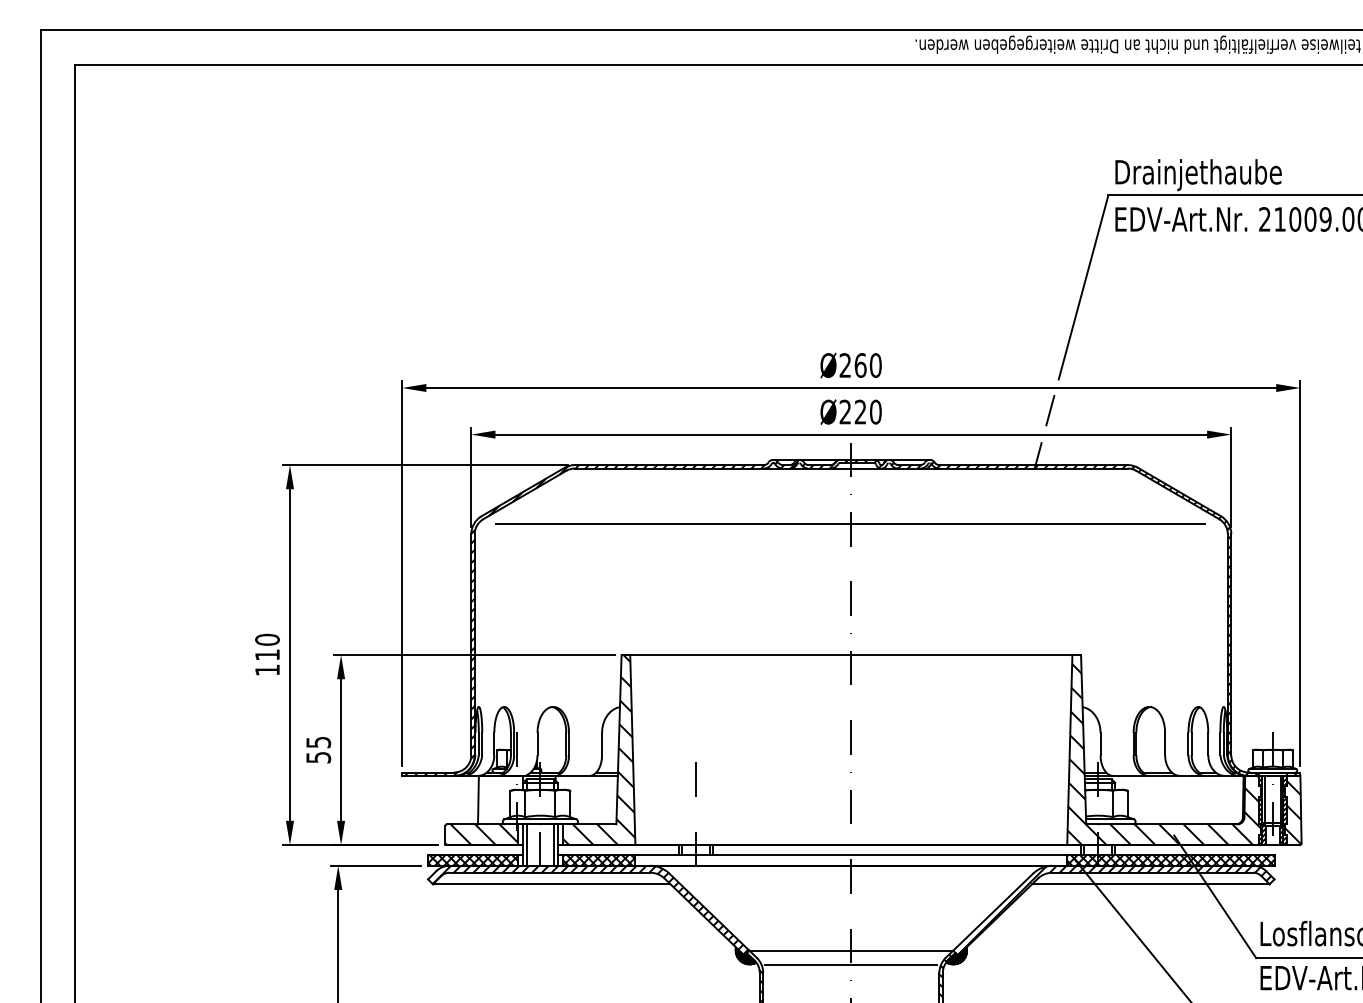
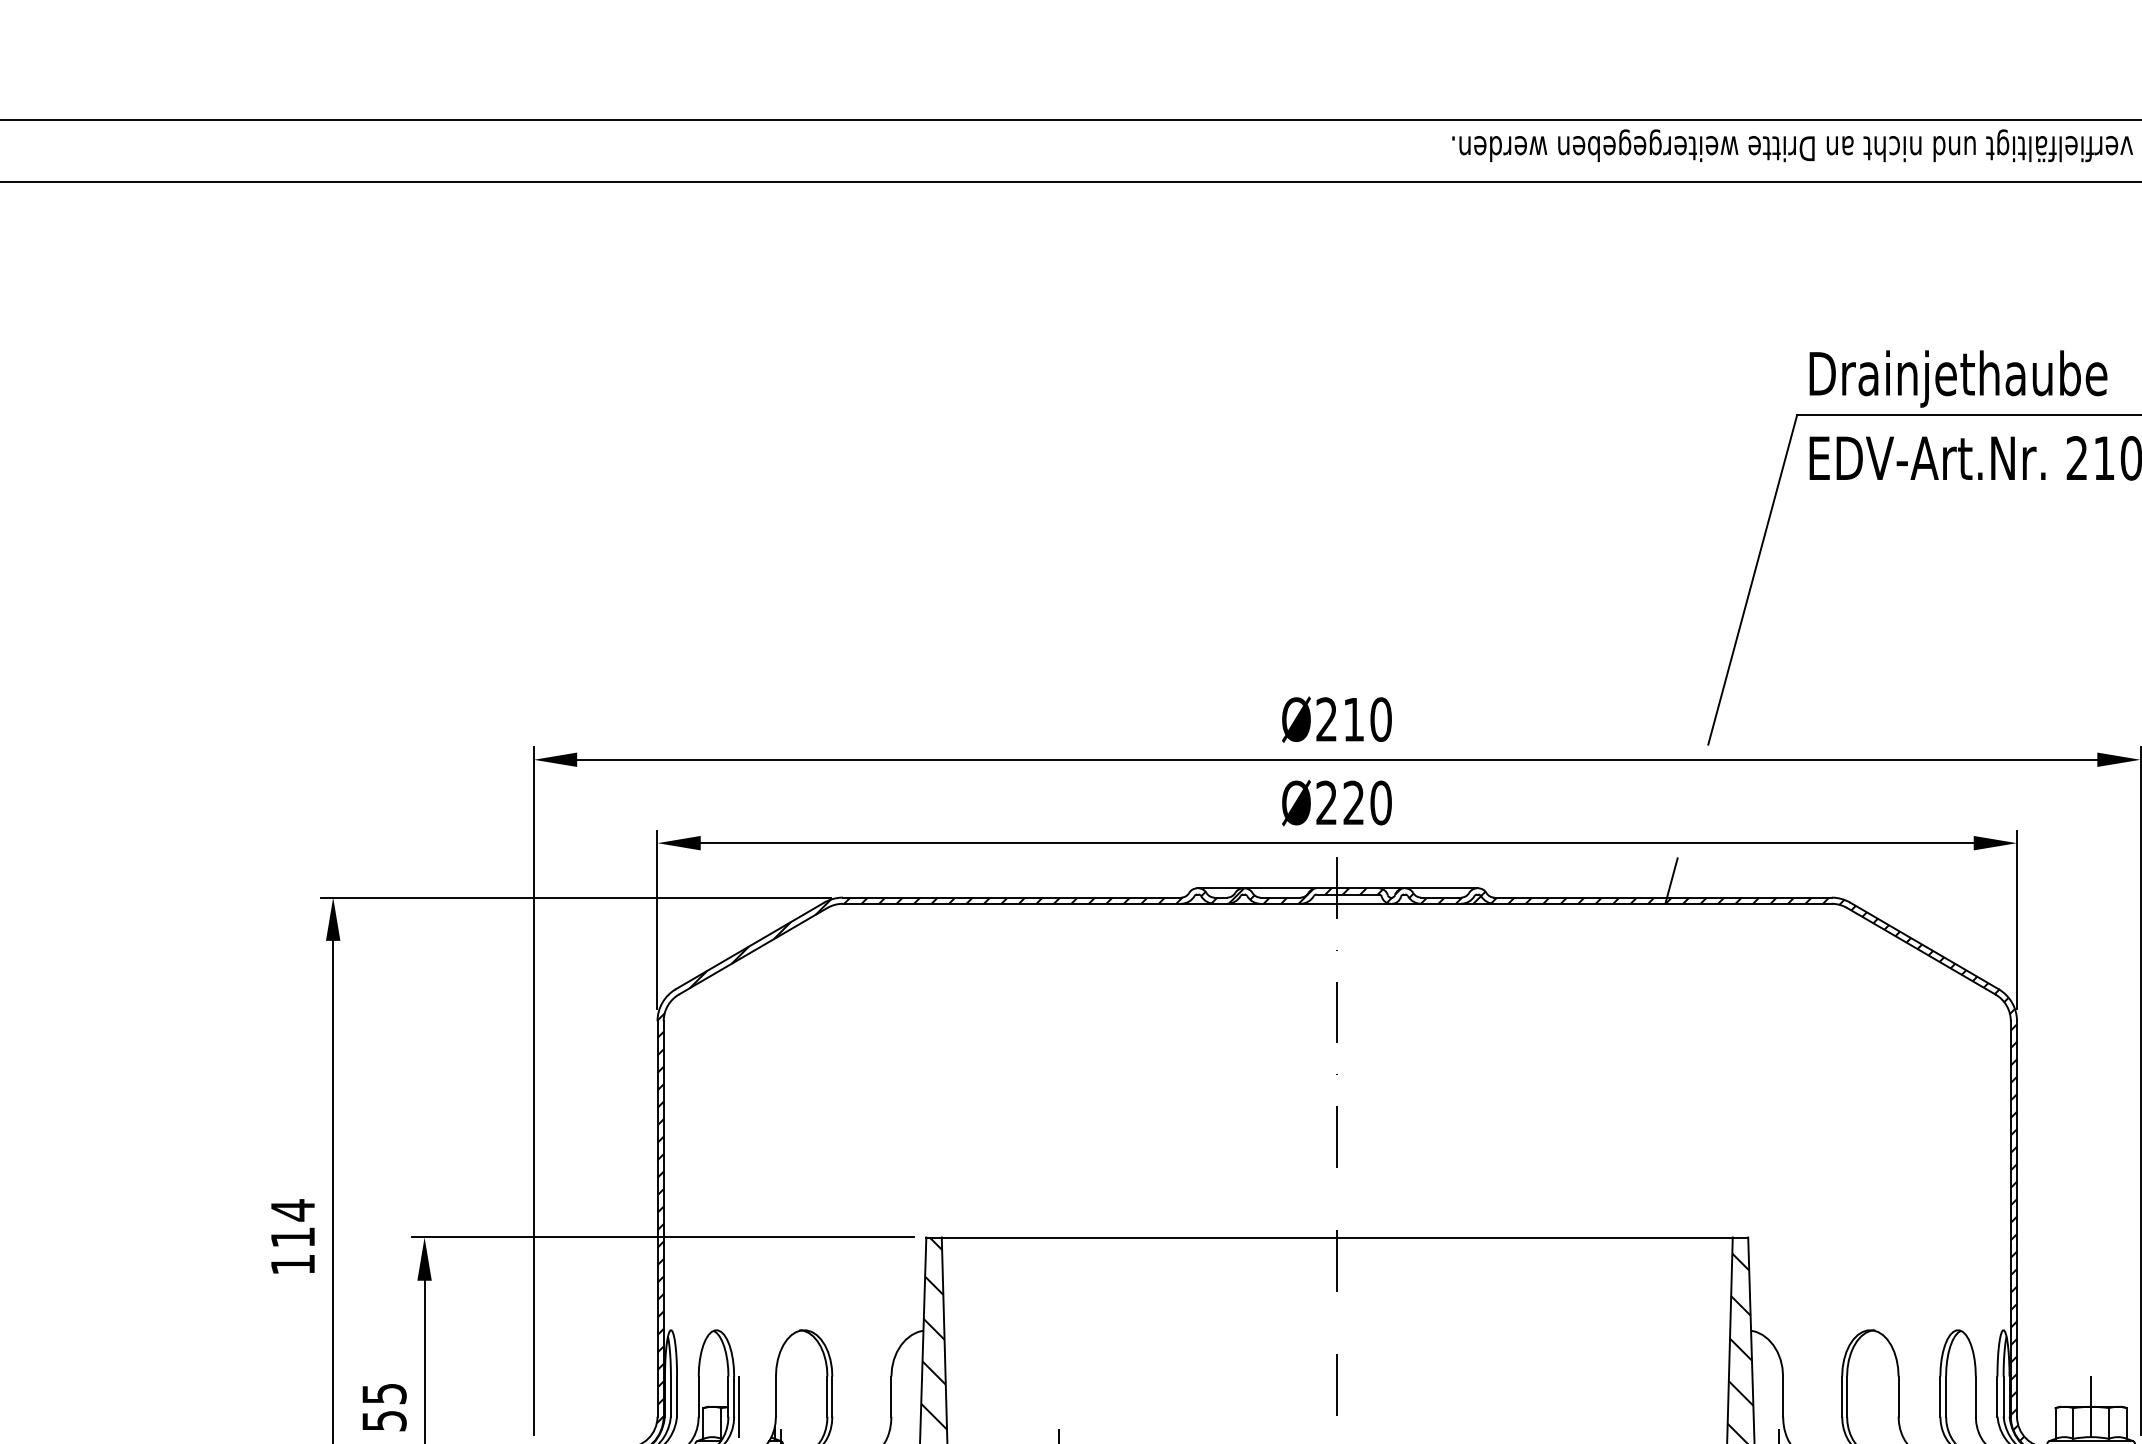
text: (860, 365) -> (1353, 719), Ø260 -> Ø210
line: (1050, 410) -> (1693, 800), removed
line: (850, 523) -> (1335, 1002), removed
text: (267, 639) -> (292, 1209), 110 -> 114

